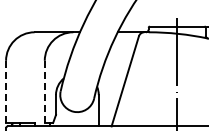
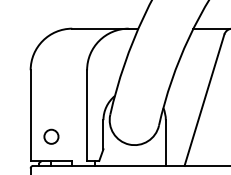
line: (6, 91) -> (31, 115), dashed -> solid
line: (44, 91) -> (86, 115), dashed -> solid
circle: (20, 106) -> (51, 136), added

